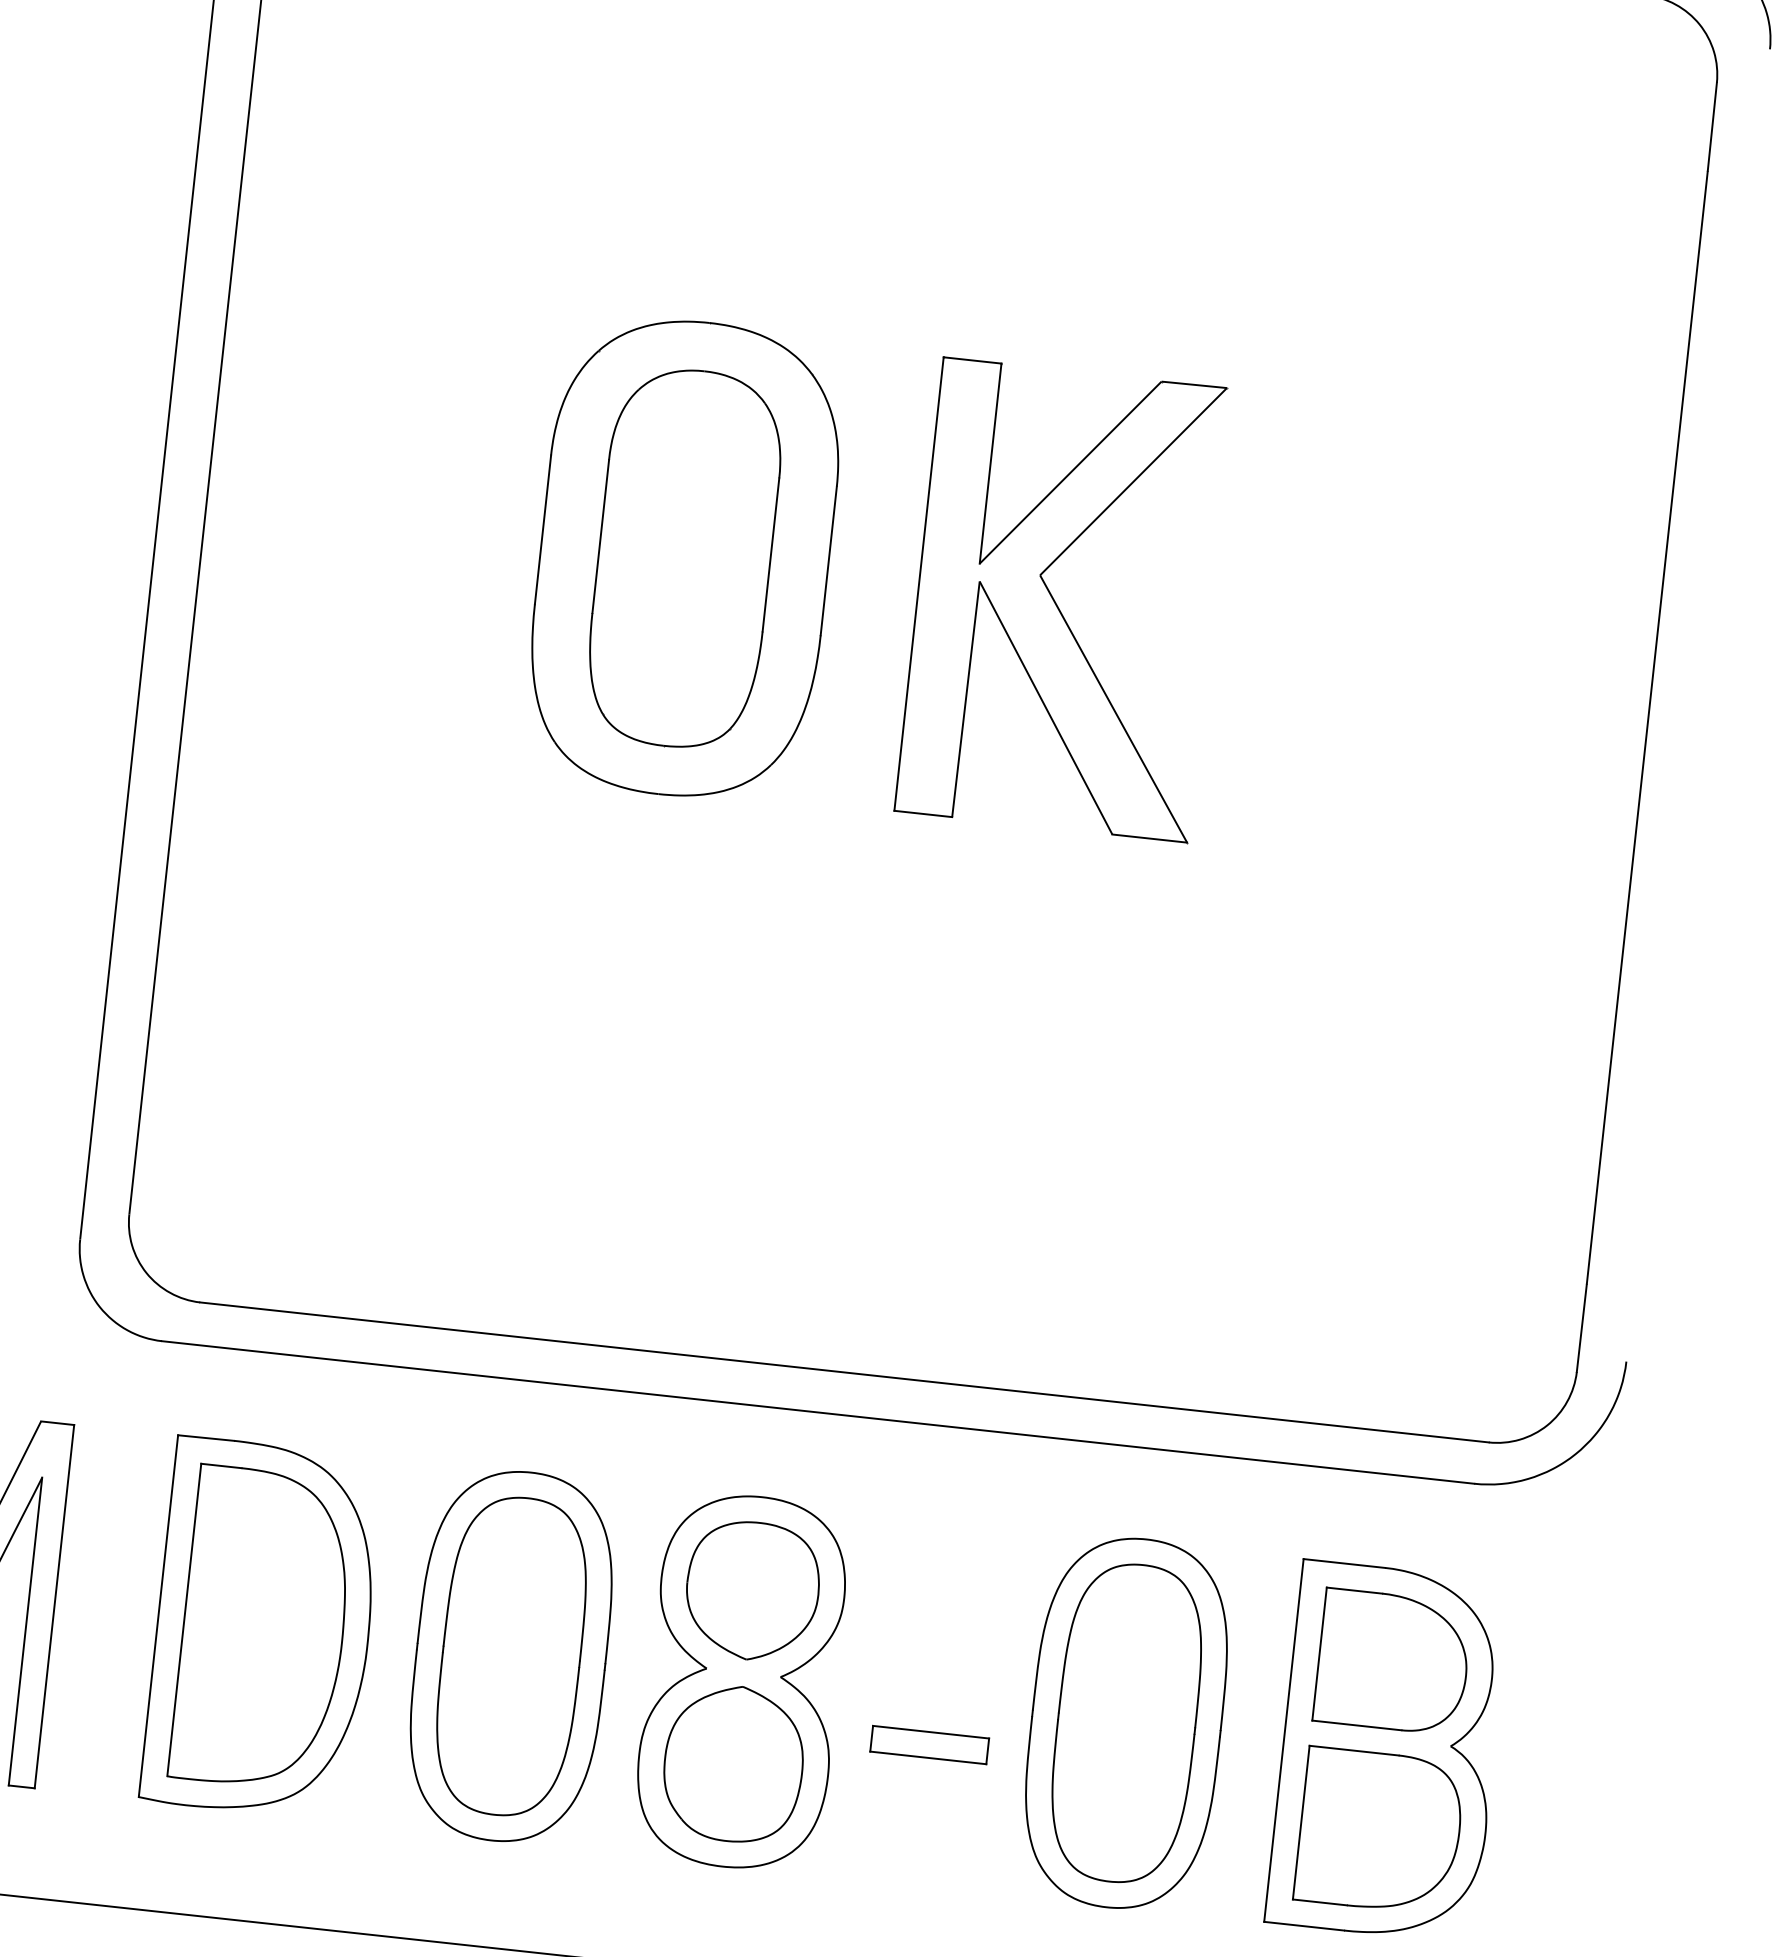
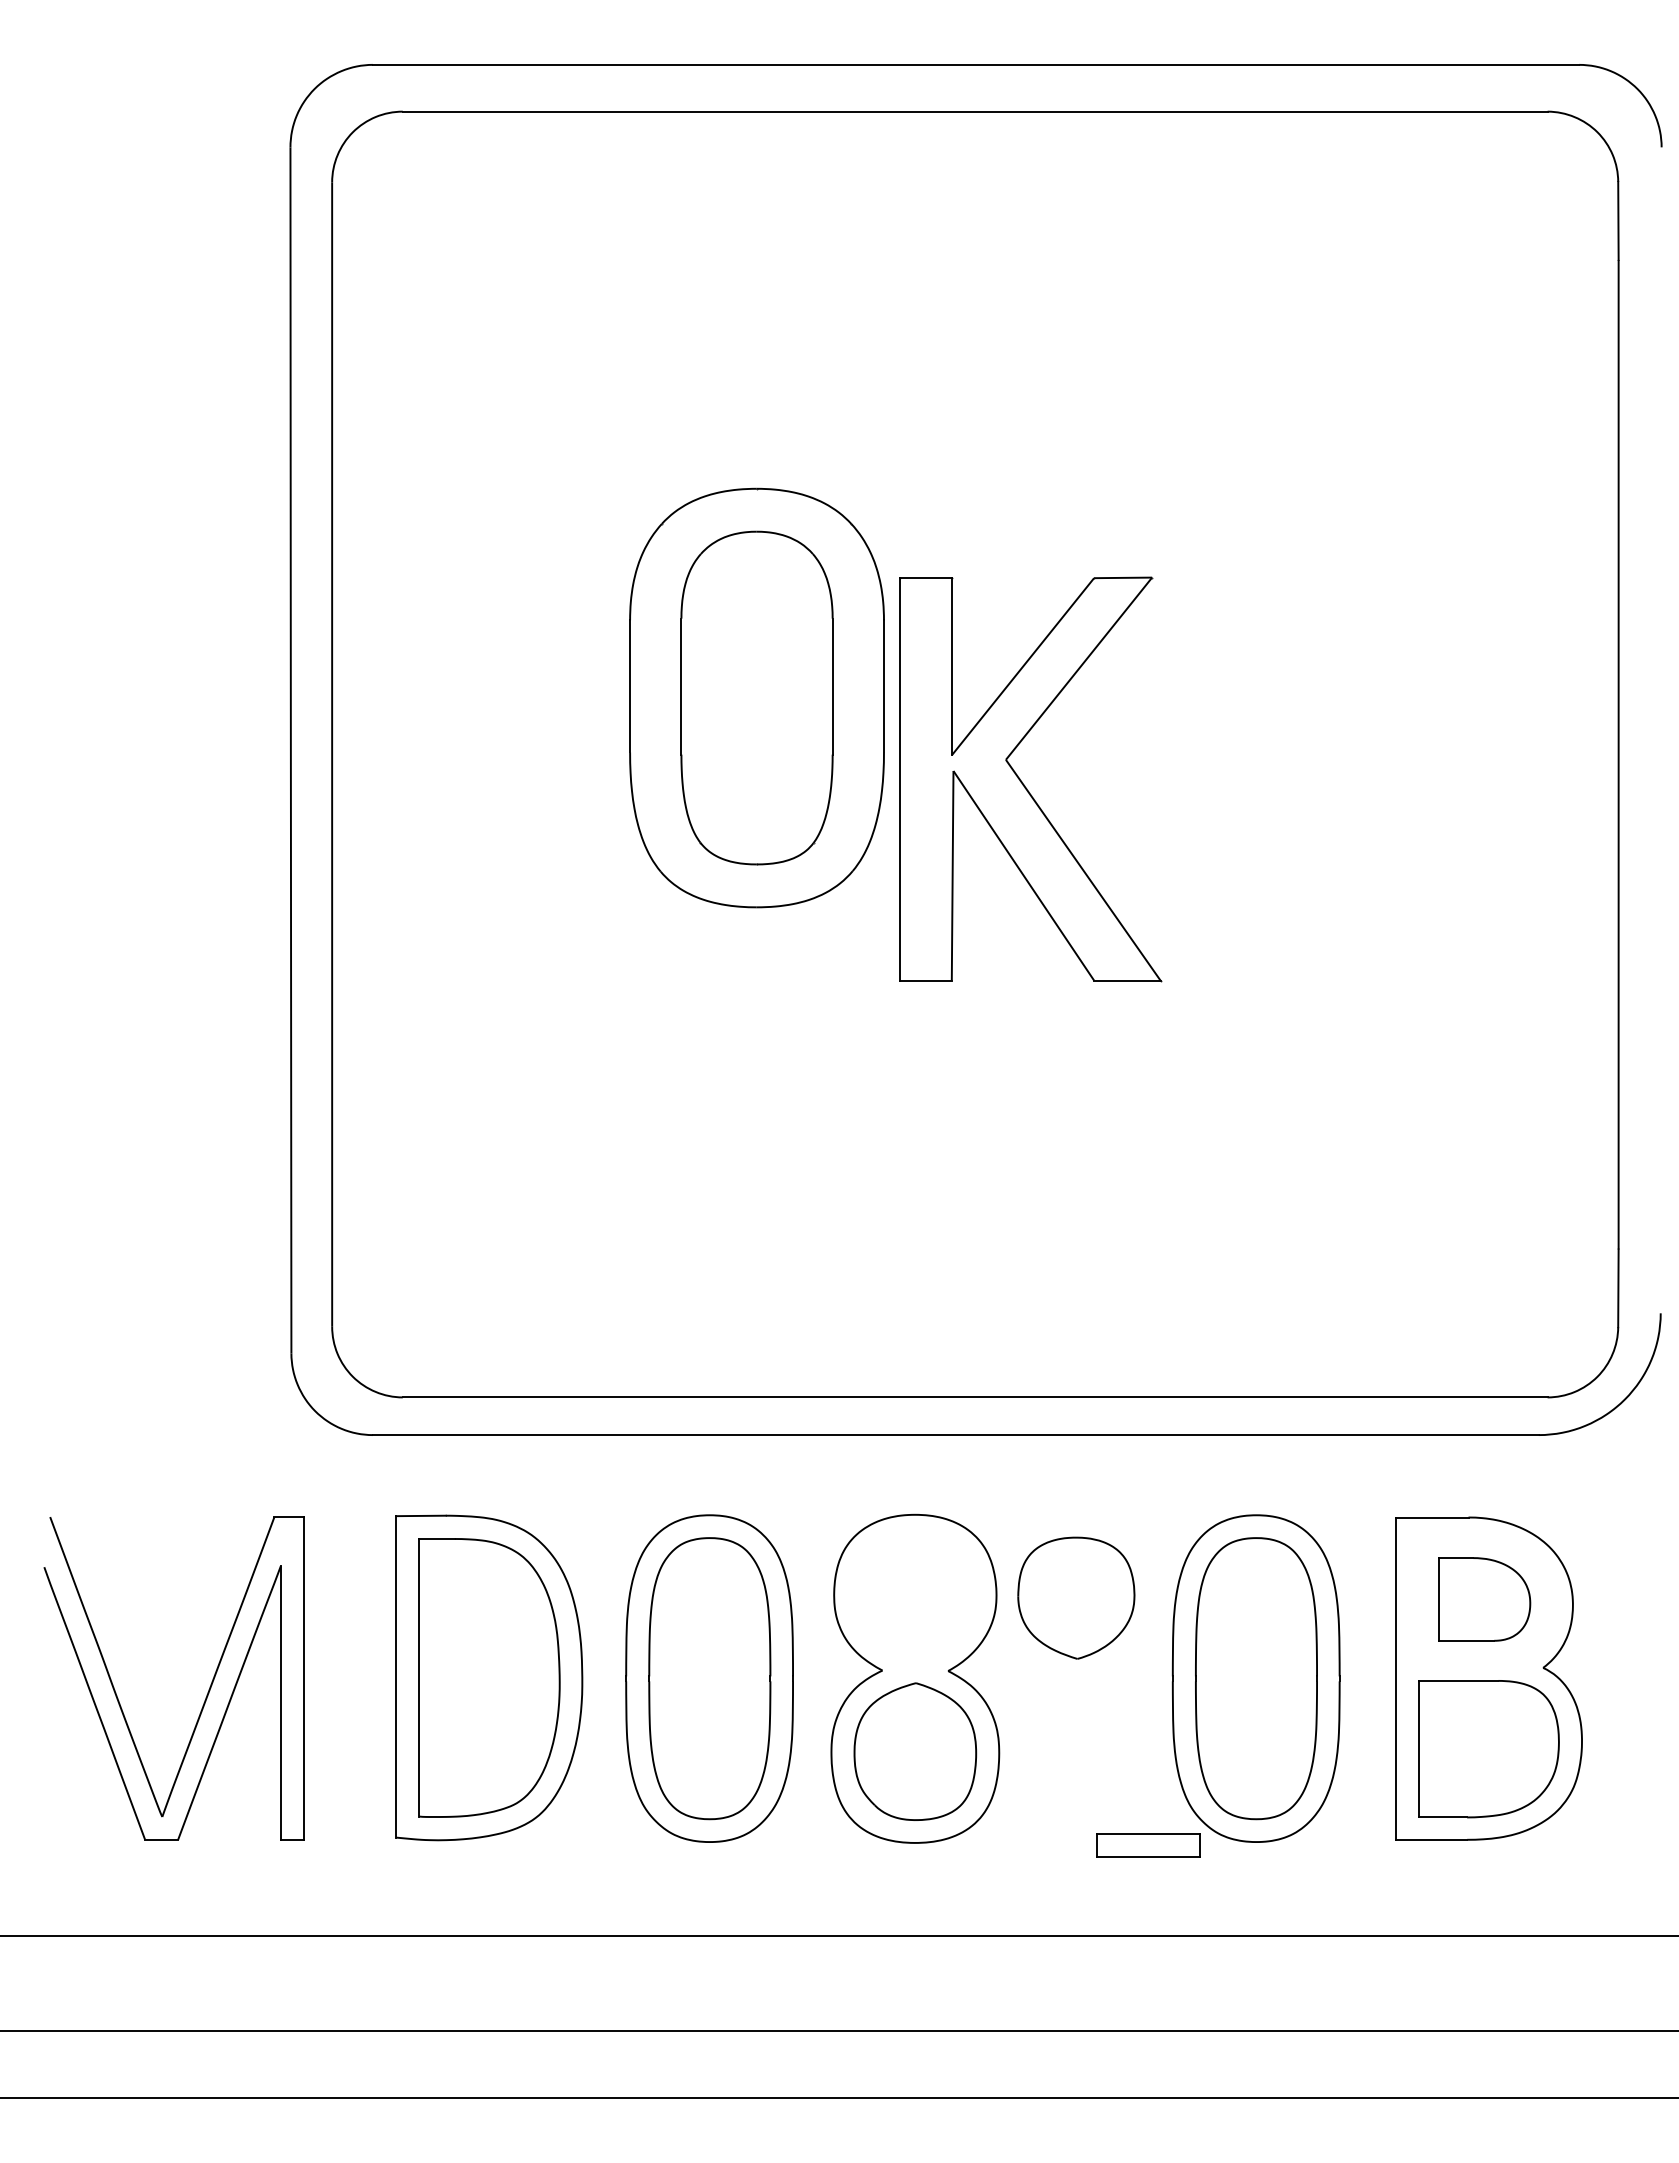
part: (1057, 605) -> (1024, 784), moved
part: (752, 1590) -> (1076, 1597), moved
part: (1393, 1662) -> (1484, 1599), size x0.7
part: (929, 1745) -> (1148, 1845), moved

